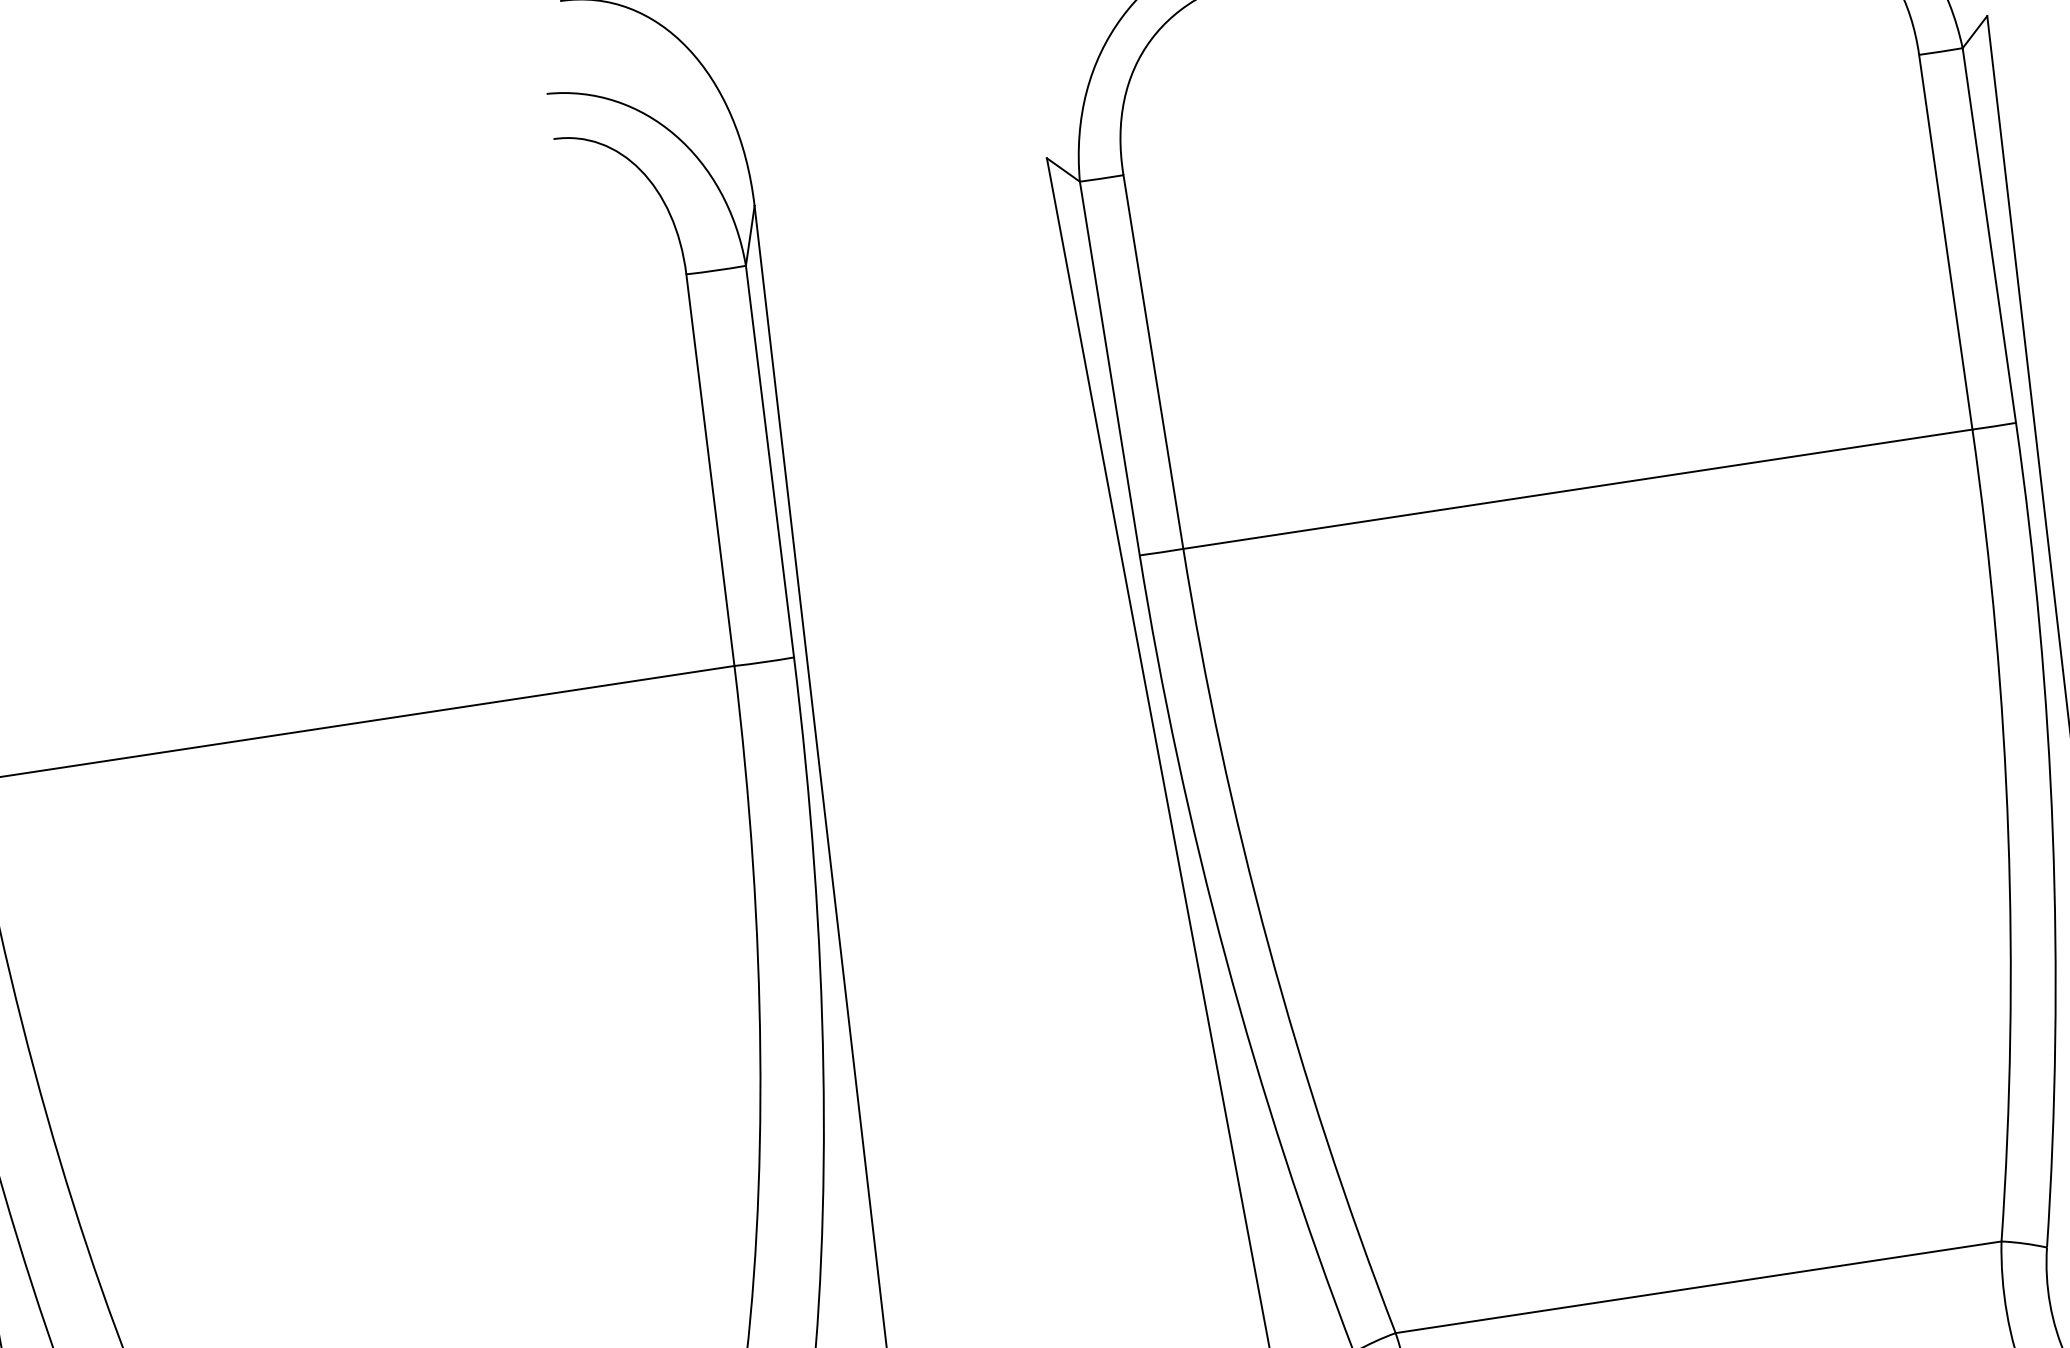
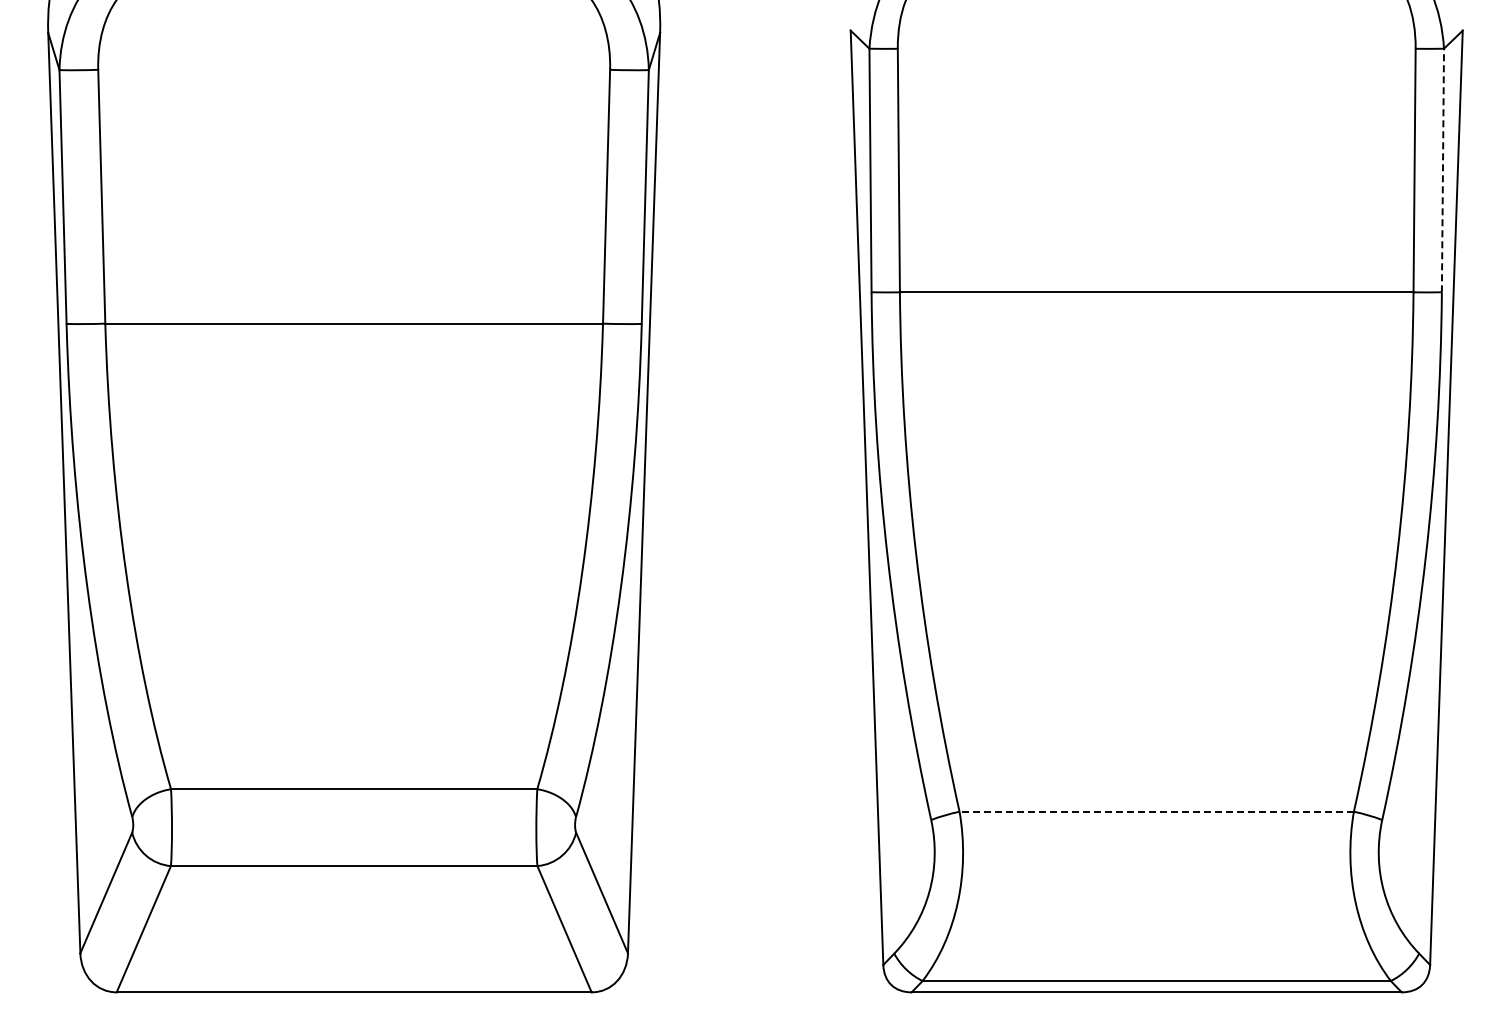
line: (1988, 235) -> (1442, 170), solid -> dashed
line: (1698, 1286) -> (1156, 811), solid -> dashed

